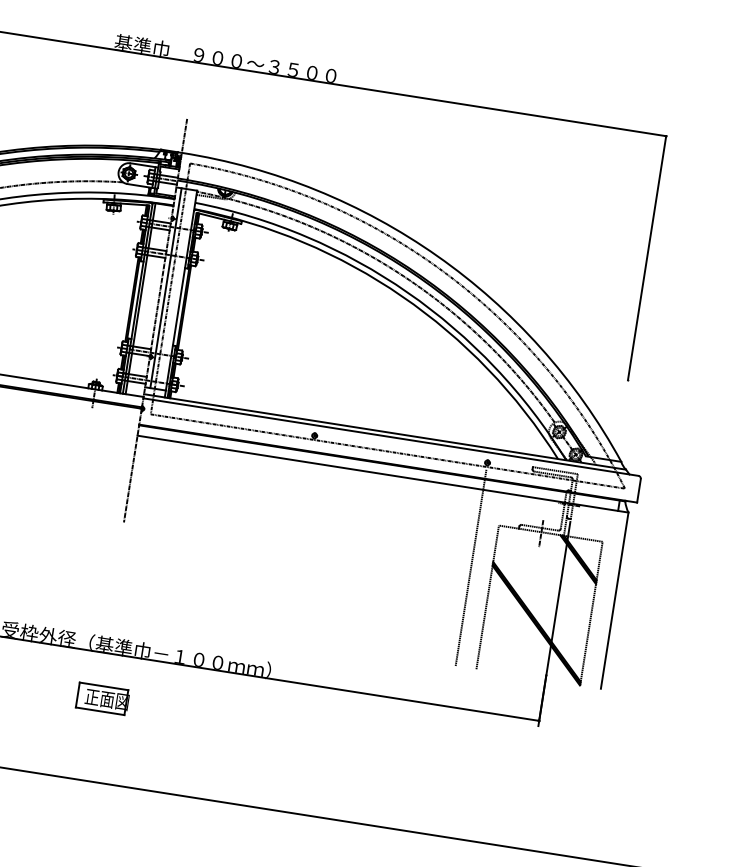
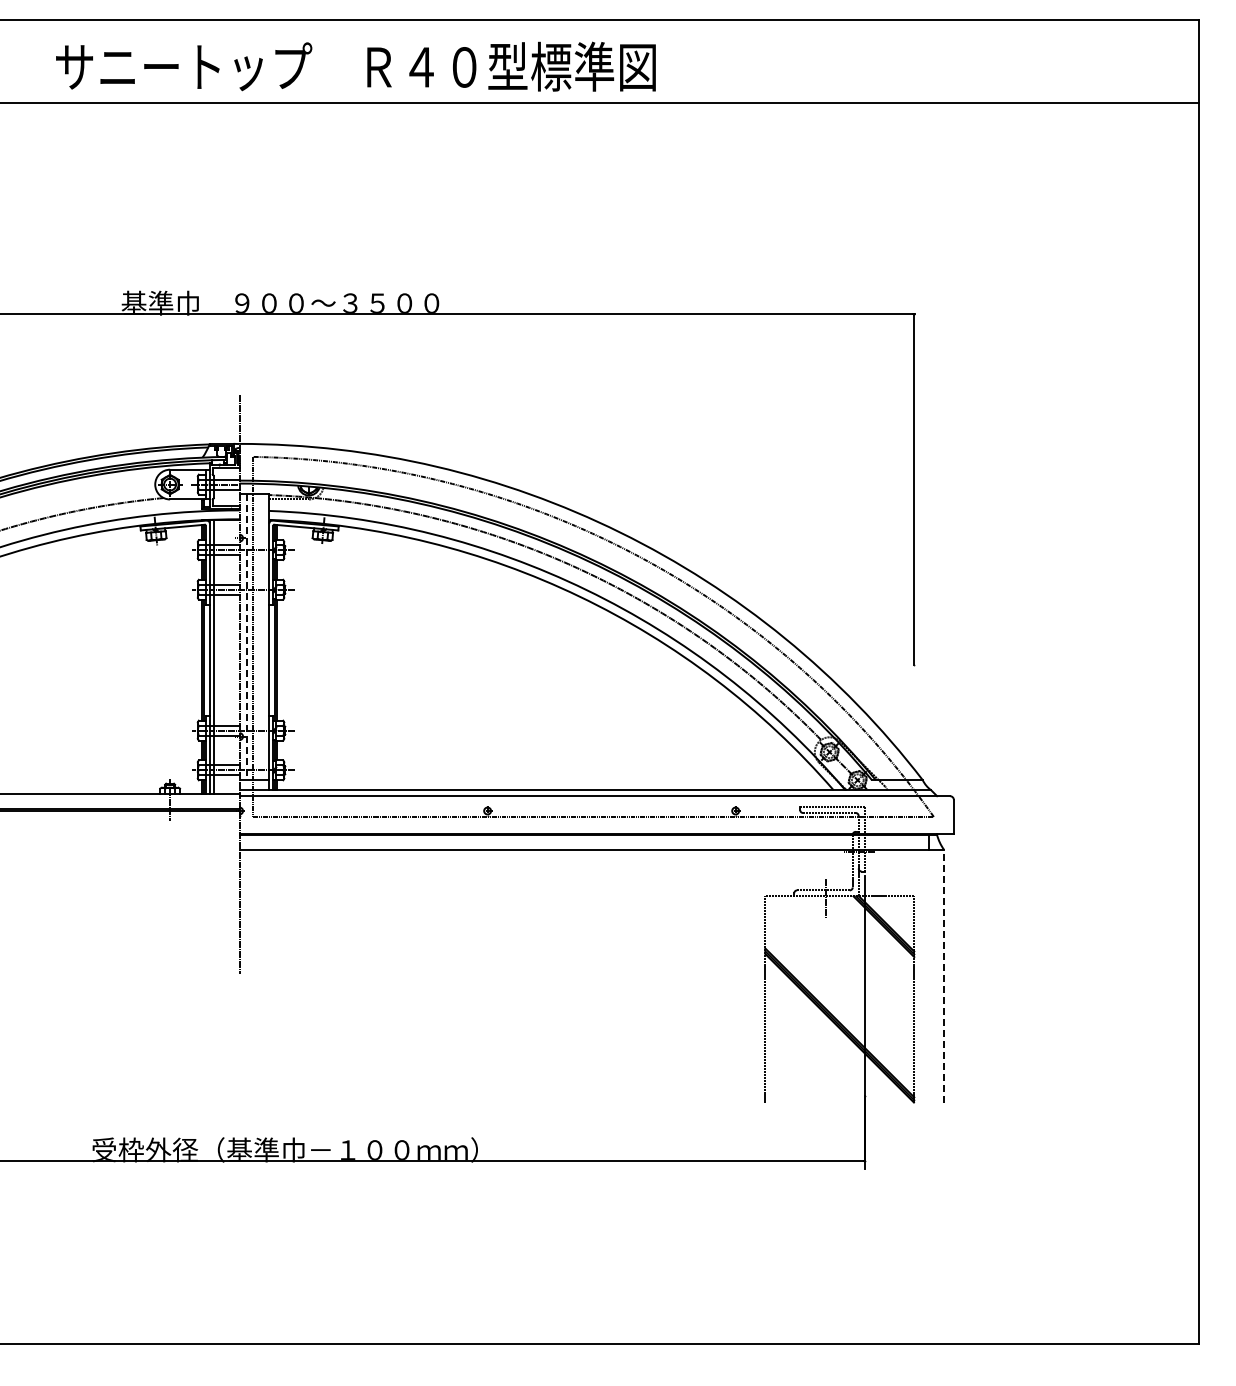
line: (166, 288) -> (247, 637), solid -> dashed
line: (470, 567) -> (735, 961), removed
line: (615, 600) -> (944, 975), solid -> dashed
part: (102, 698) -> (248, 1225), removed

